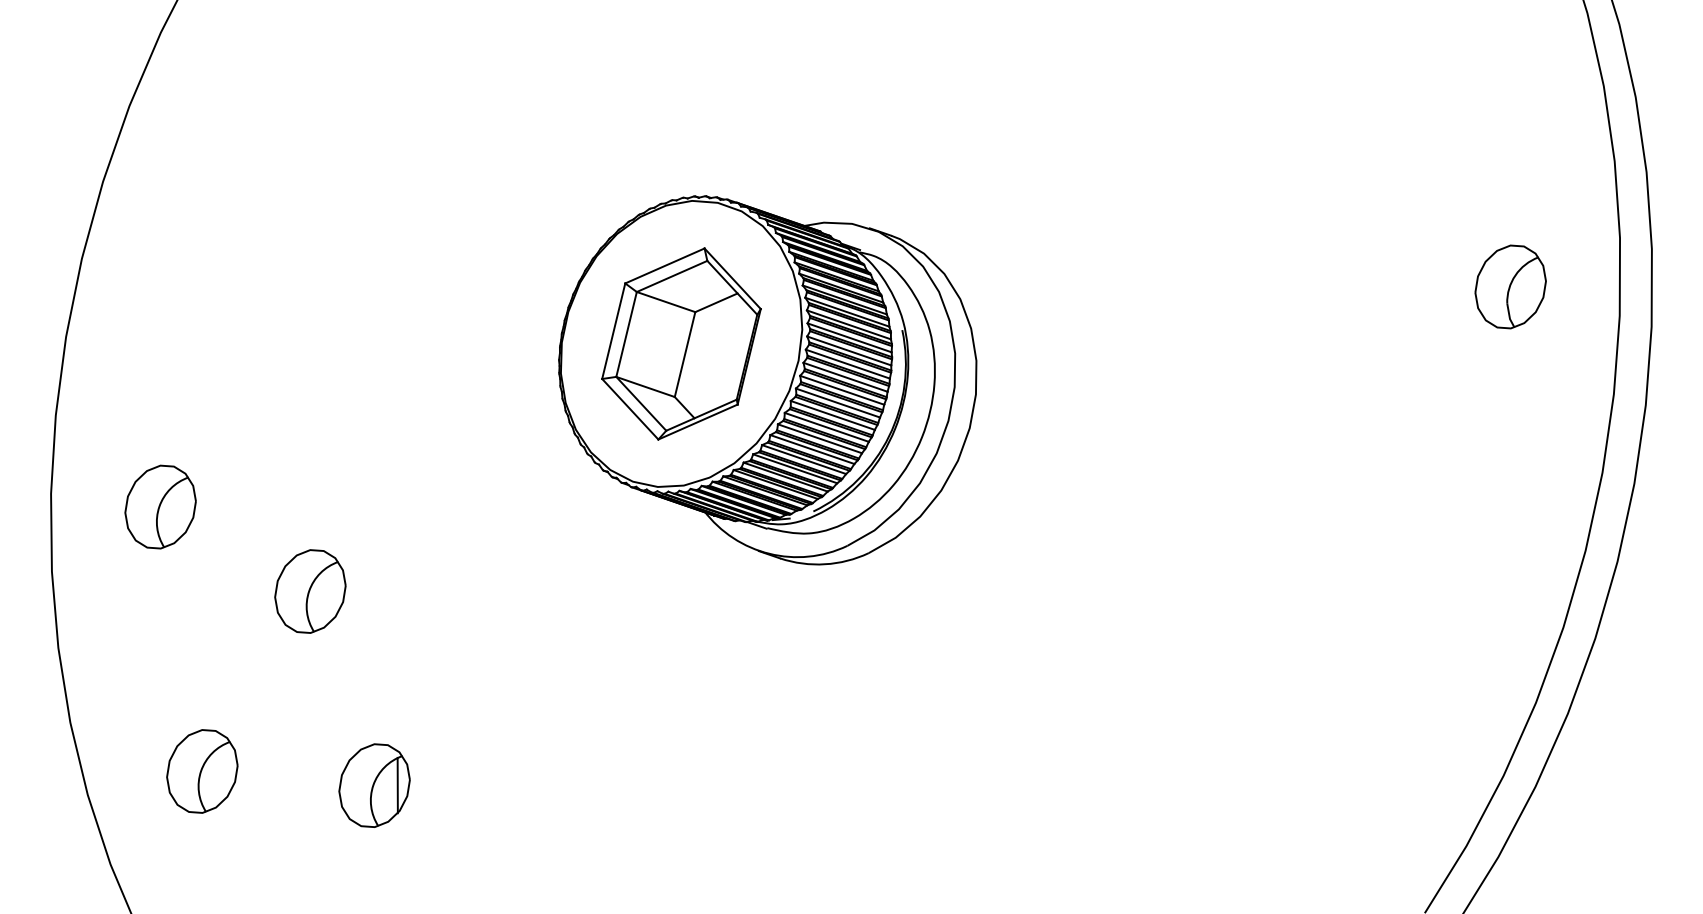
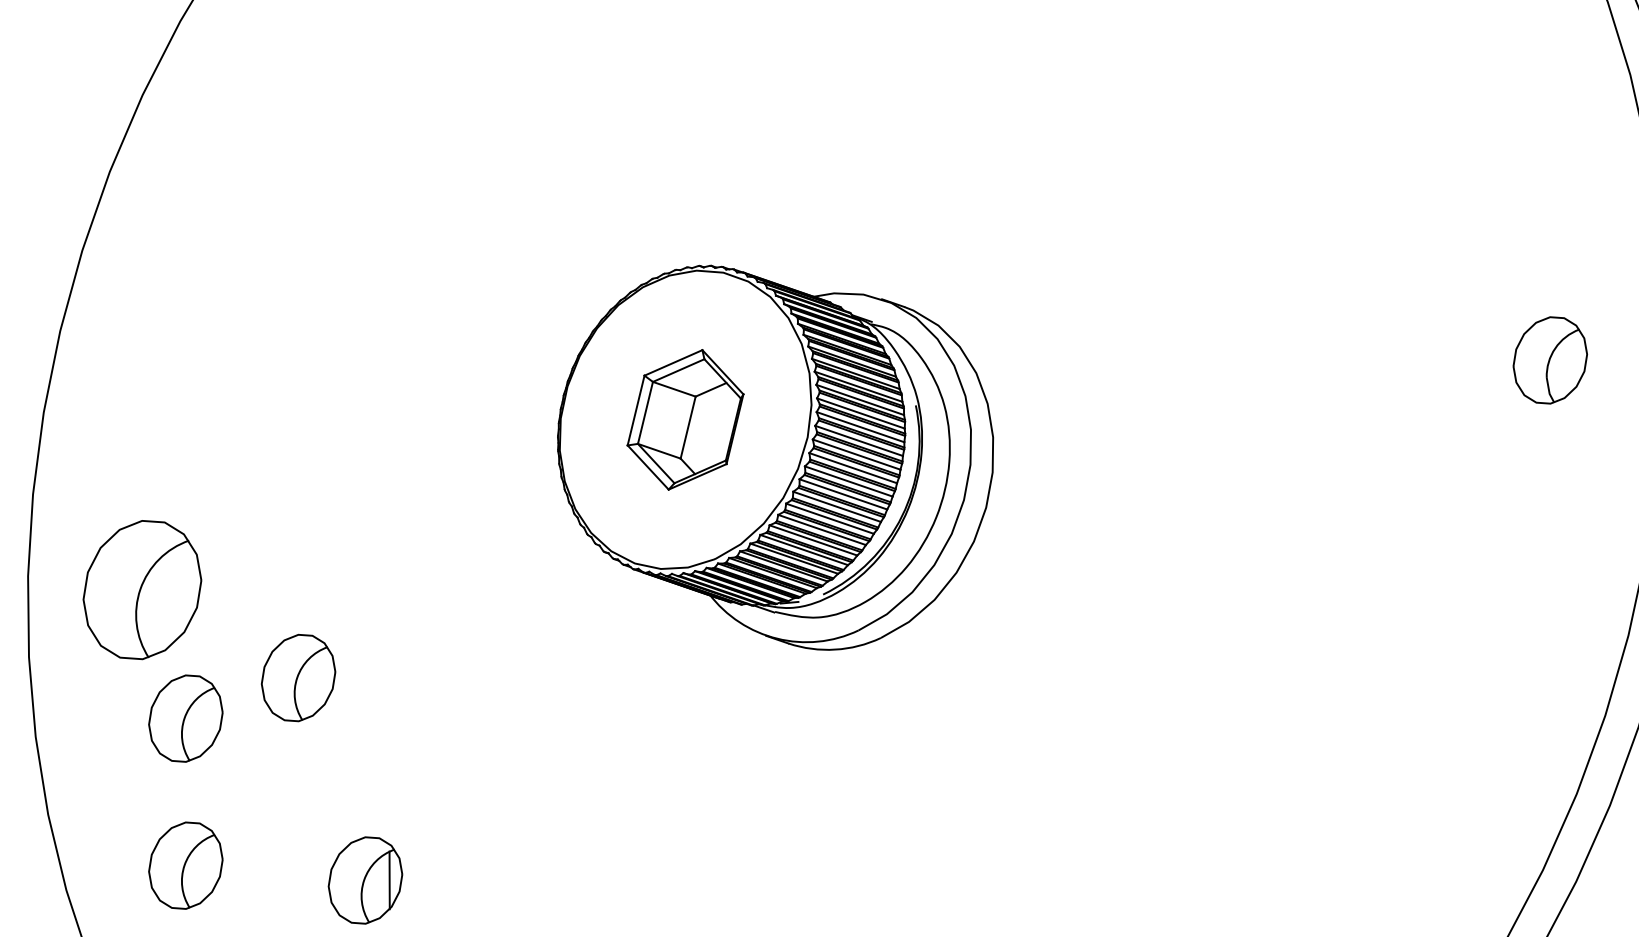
part: (681, 343) -> (685, 419), size x0.7
part: (160, 506) -> (142, 589), size x1.6
part: (202, 630) -> (186, 718), added

